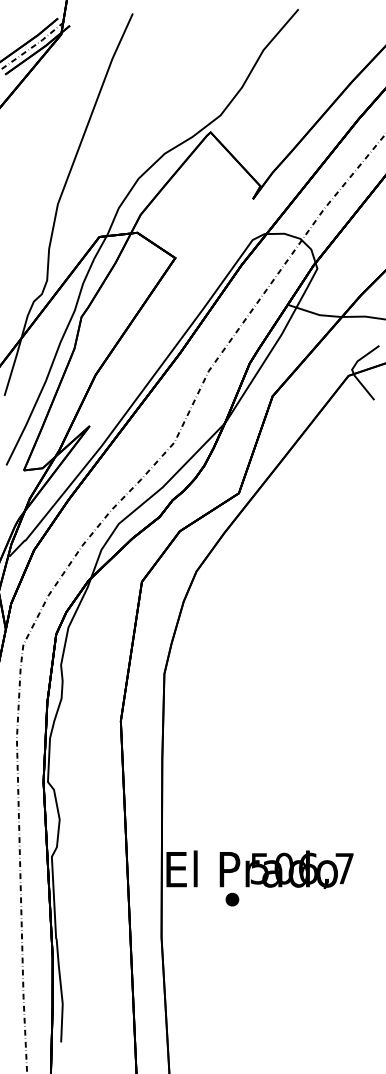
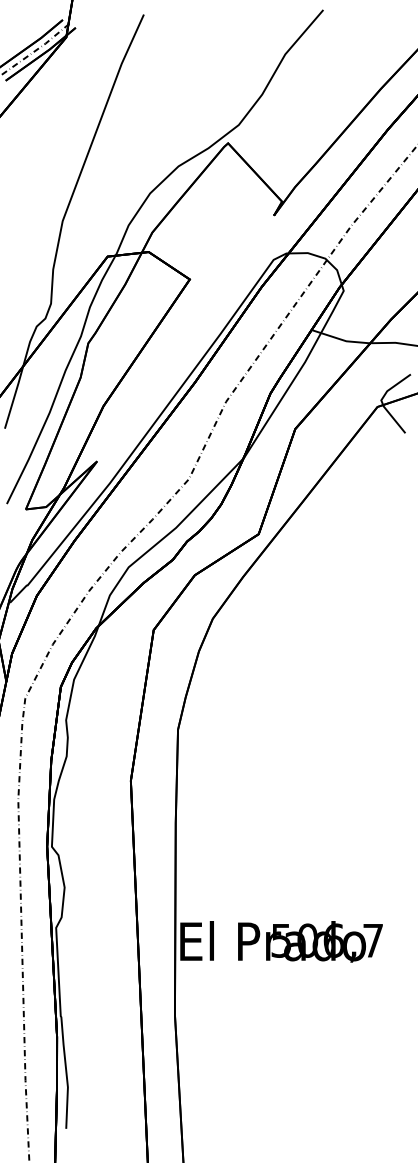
part: (232, 898) -> (251, 973), removed

